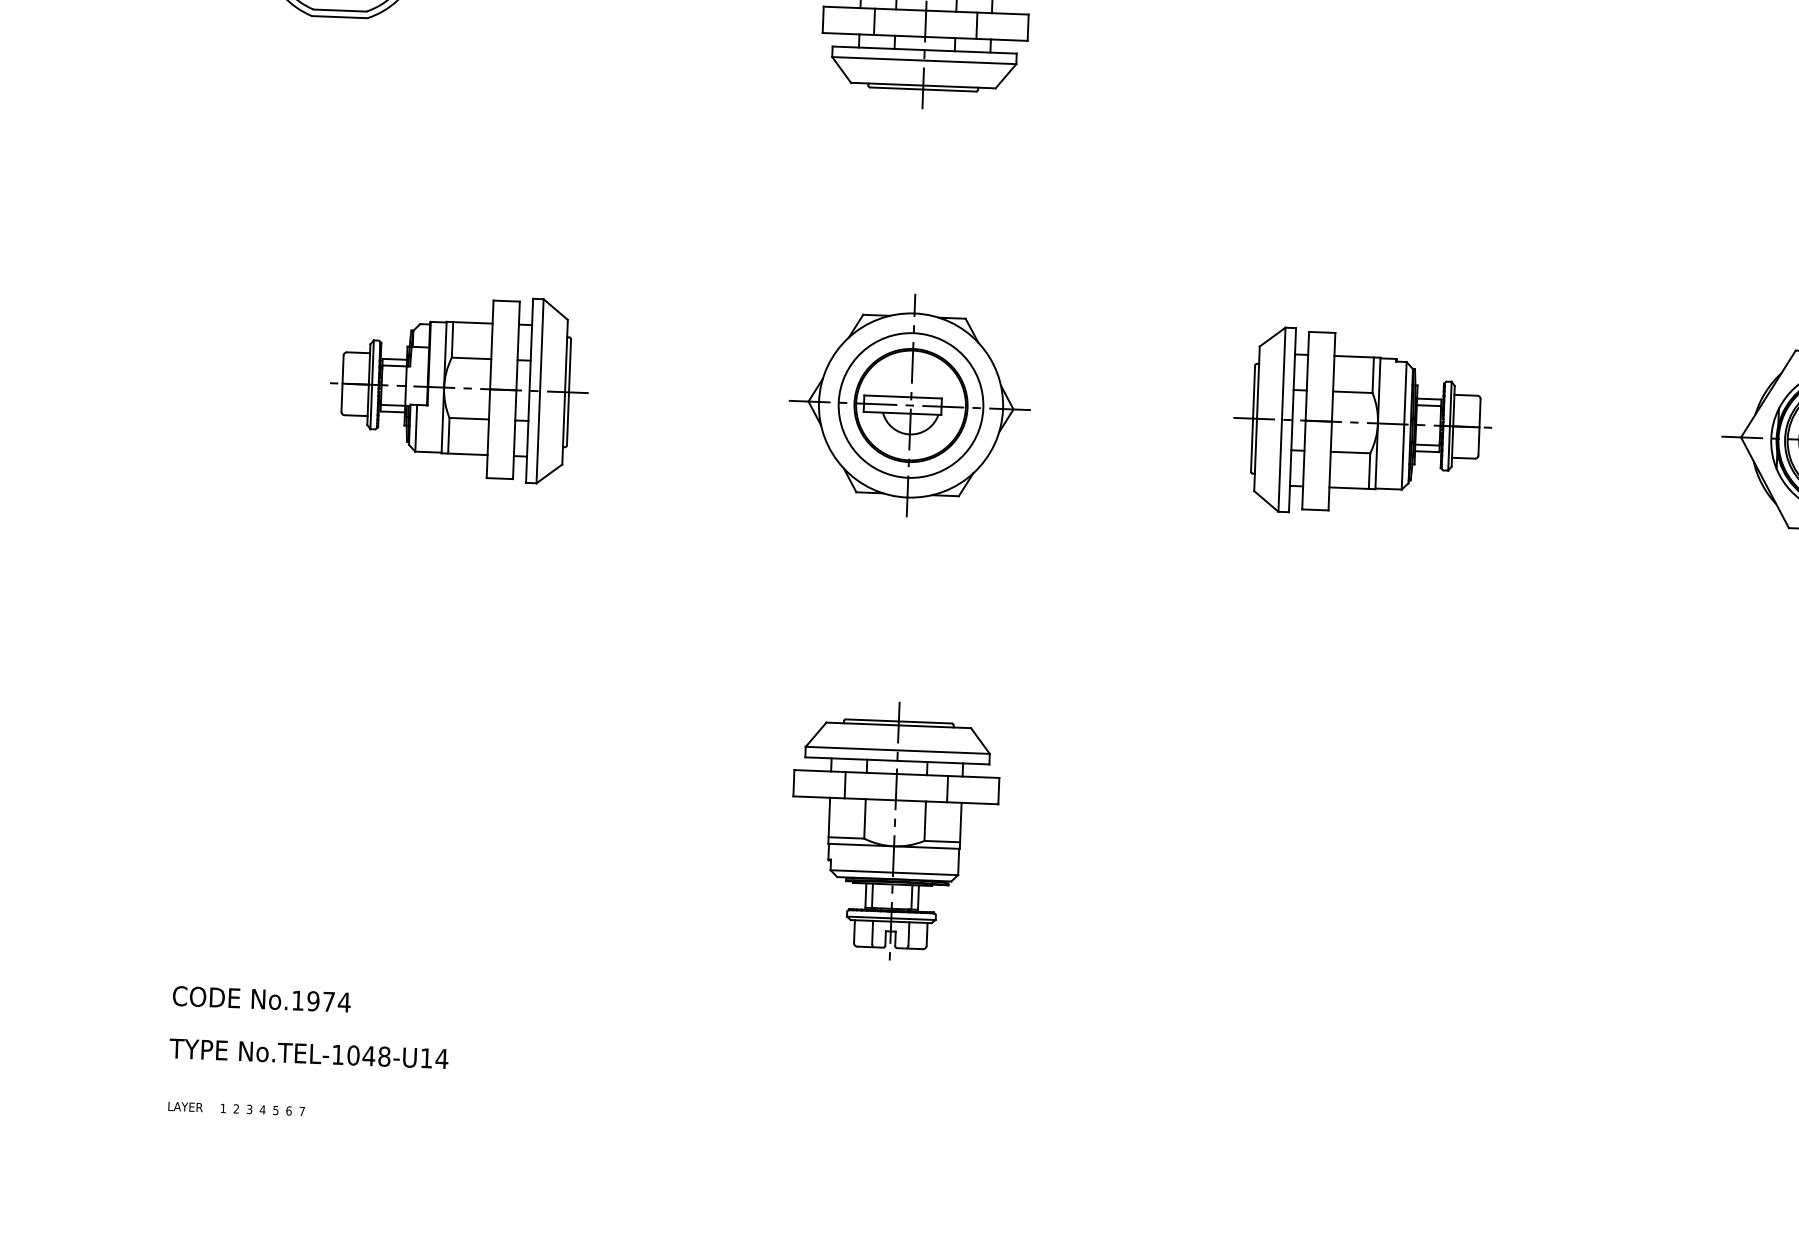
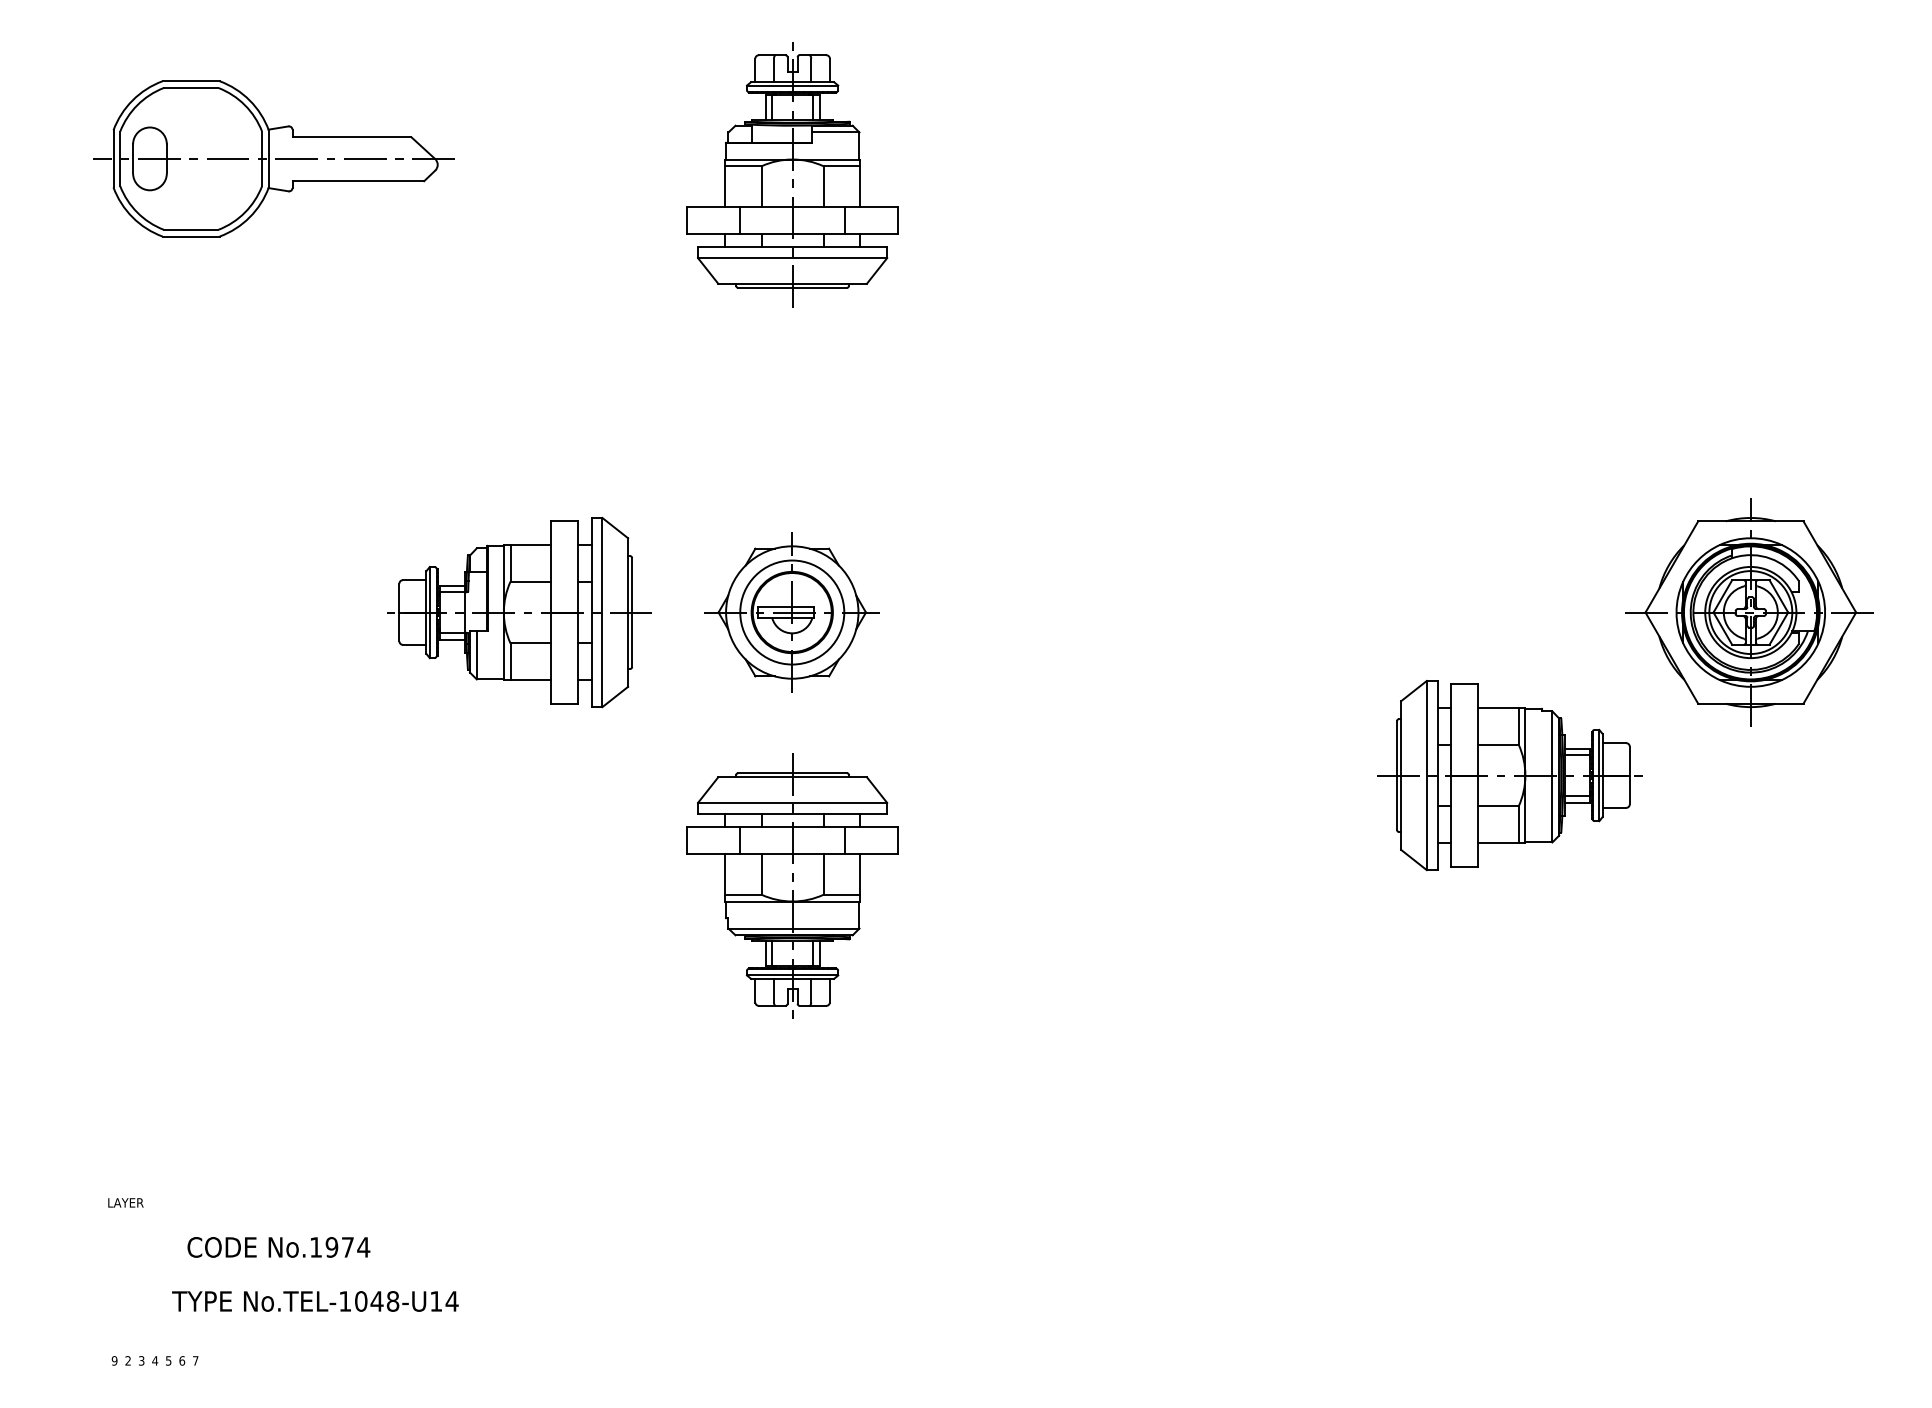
part: (459, 388) -> (519, 612), moved
part: (909, 405) -> (791, 612), size x0.7
part: (1362, 422) -> (1509, 775), moved
part: (894, 830) -> (792, 885), moved
text: (261, 999) -> (278, 1247), moved
text: (309, 1053) -> (315, 1301), moved
text: (185, 1106) -> (125, 1202), moved
text: (223, 1108) -> (114, 1360), 1 -> 9

